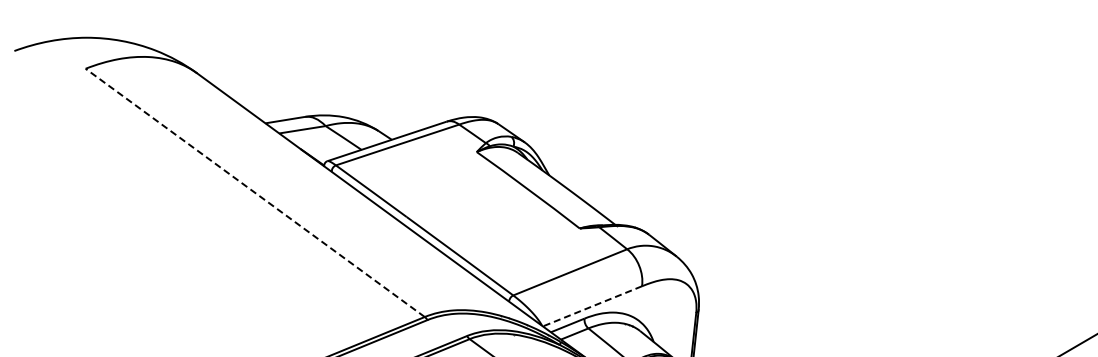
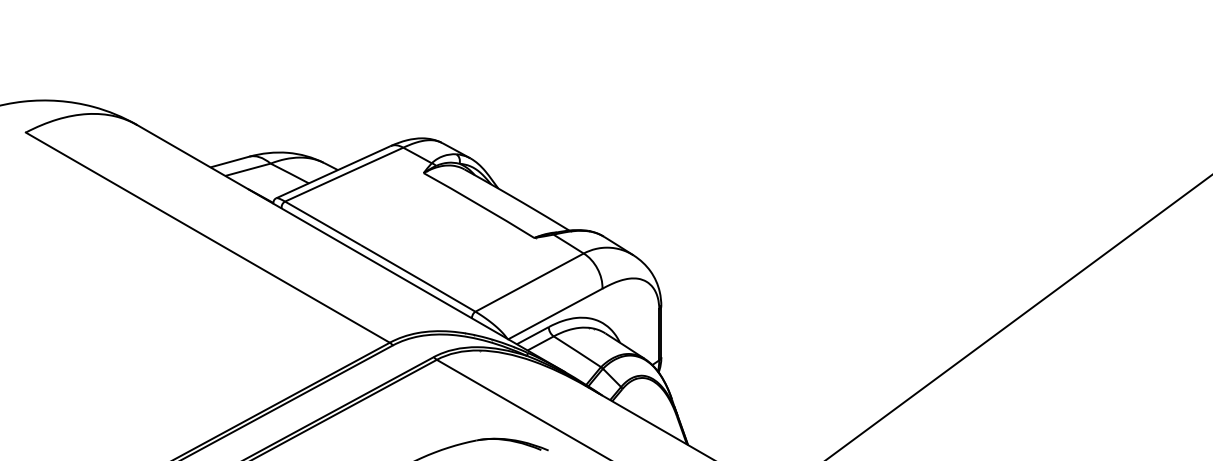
line: (254, 192) -> (207, 237), dashed -> solid
line: (591, 306) -> (554, 314), dashed -> solid

